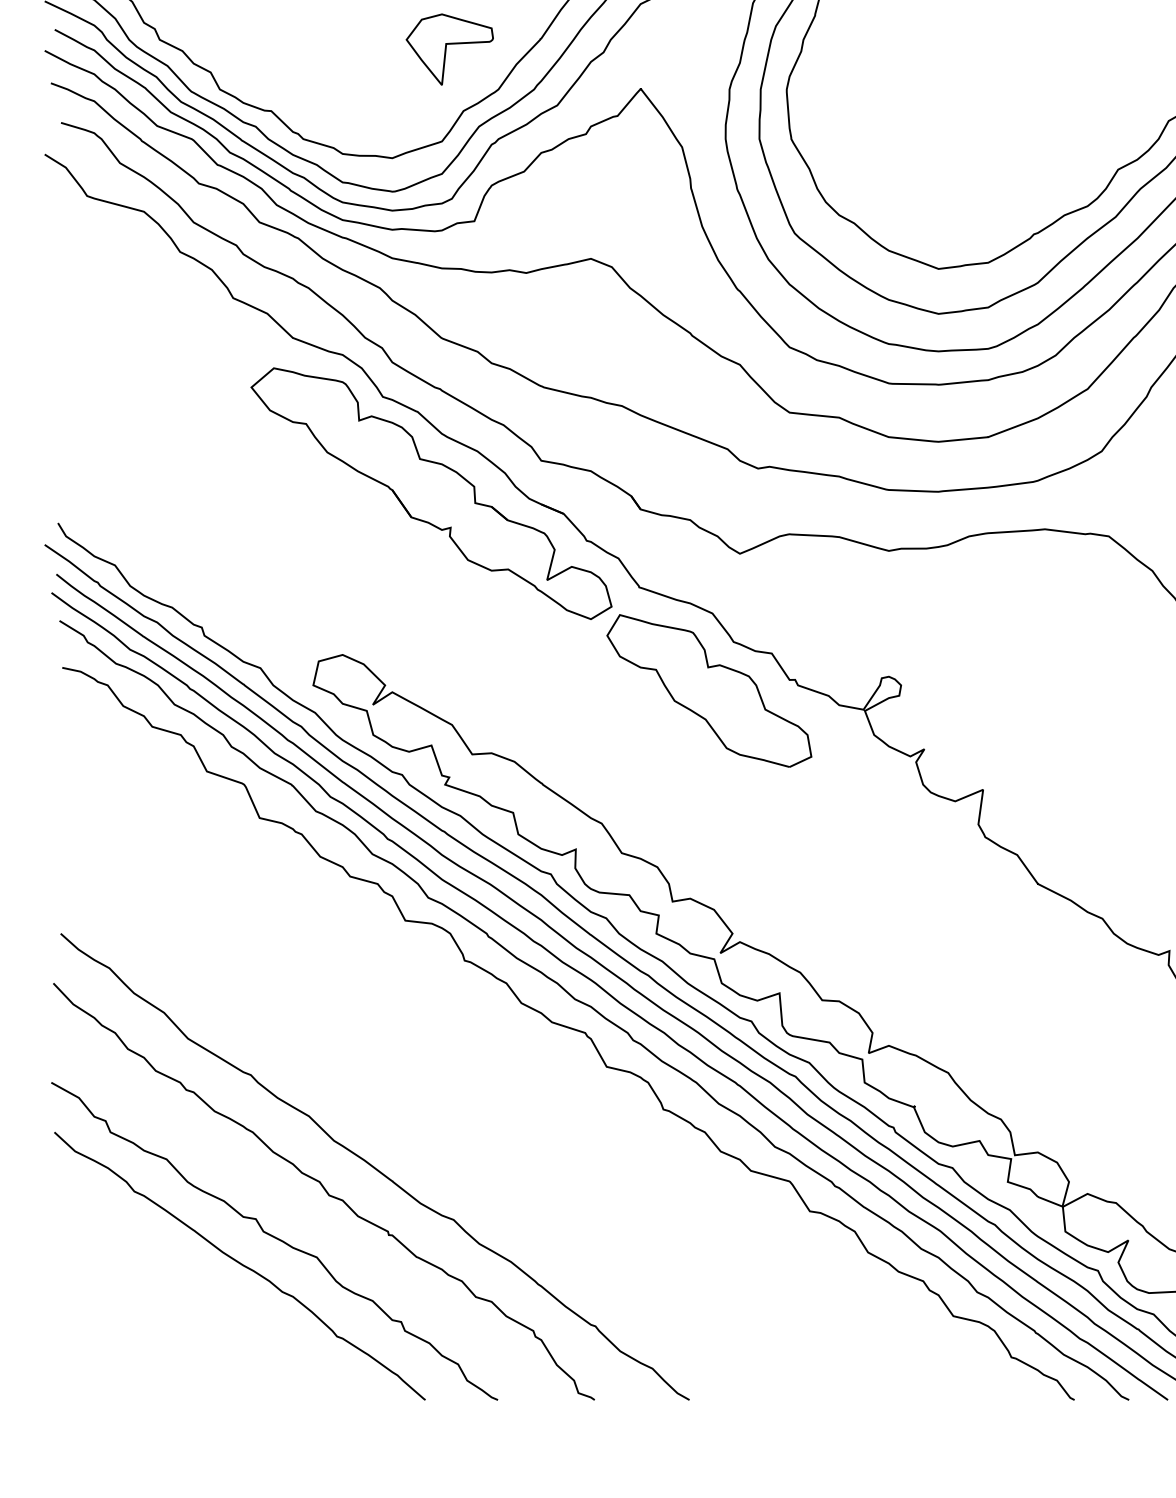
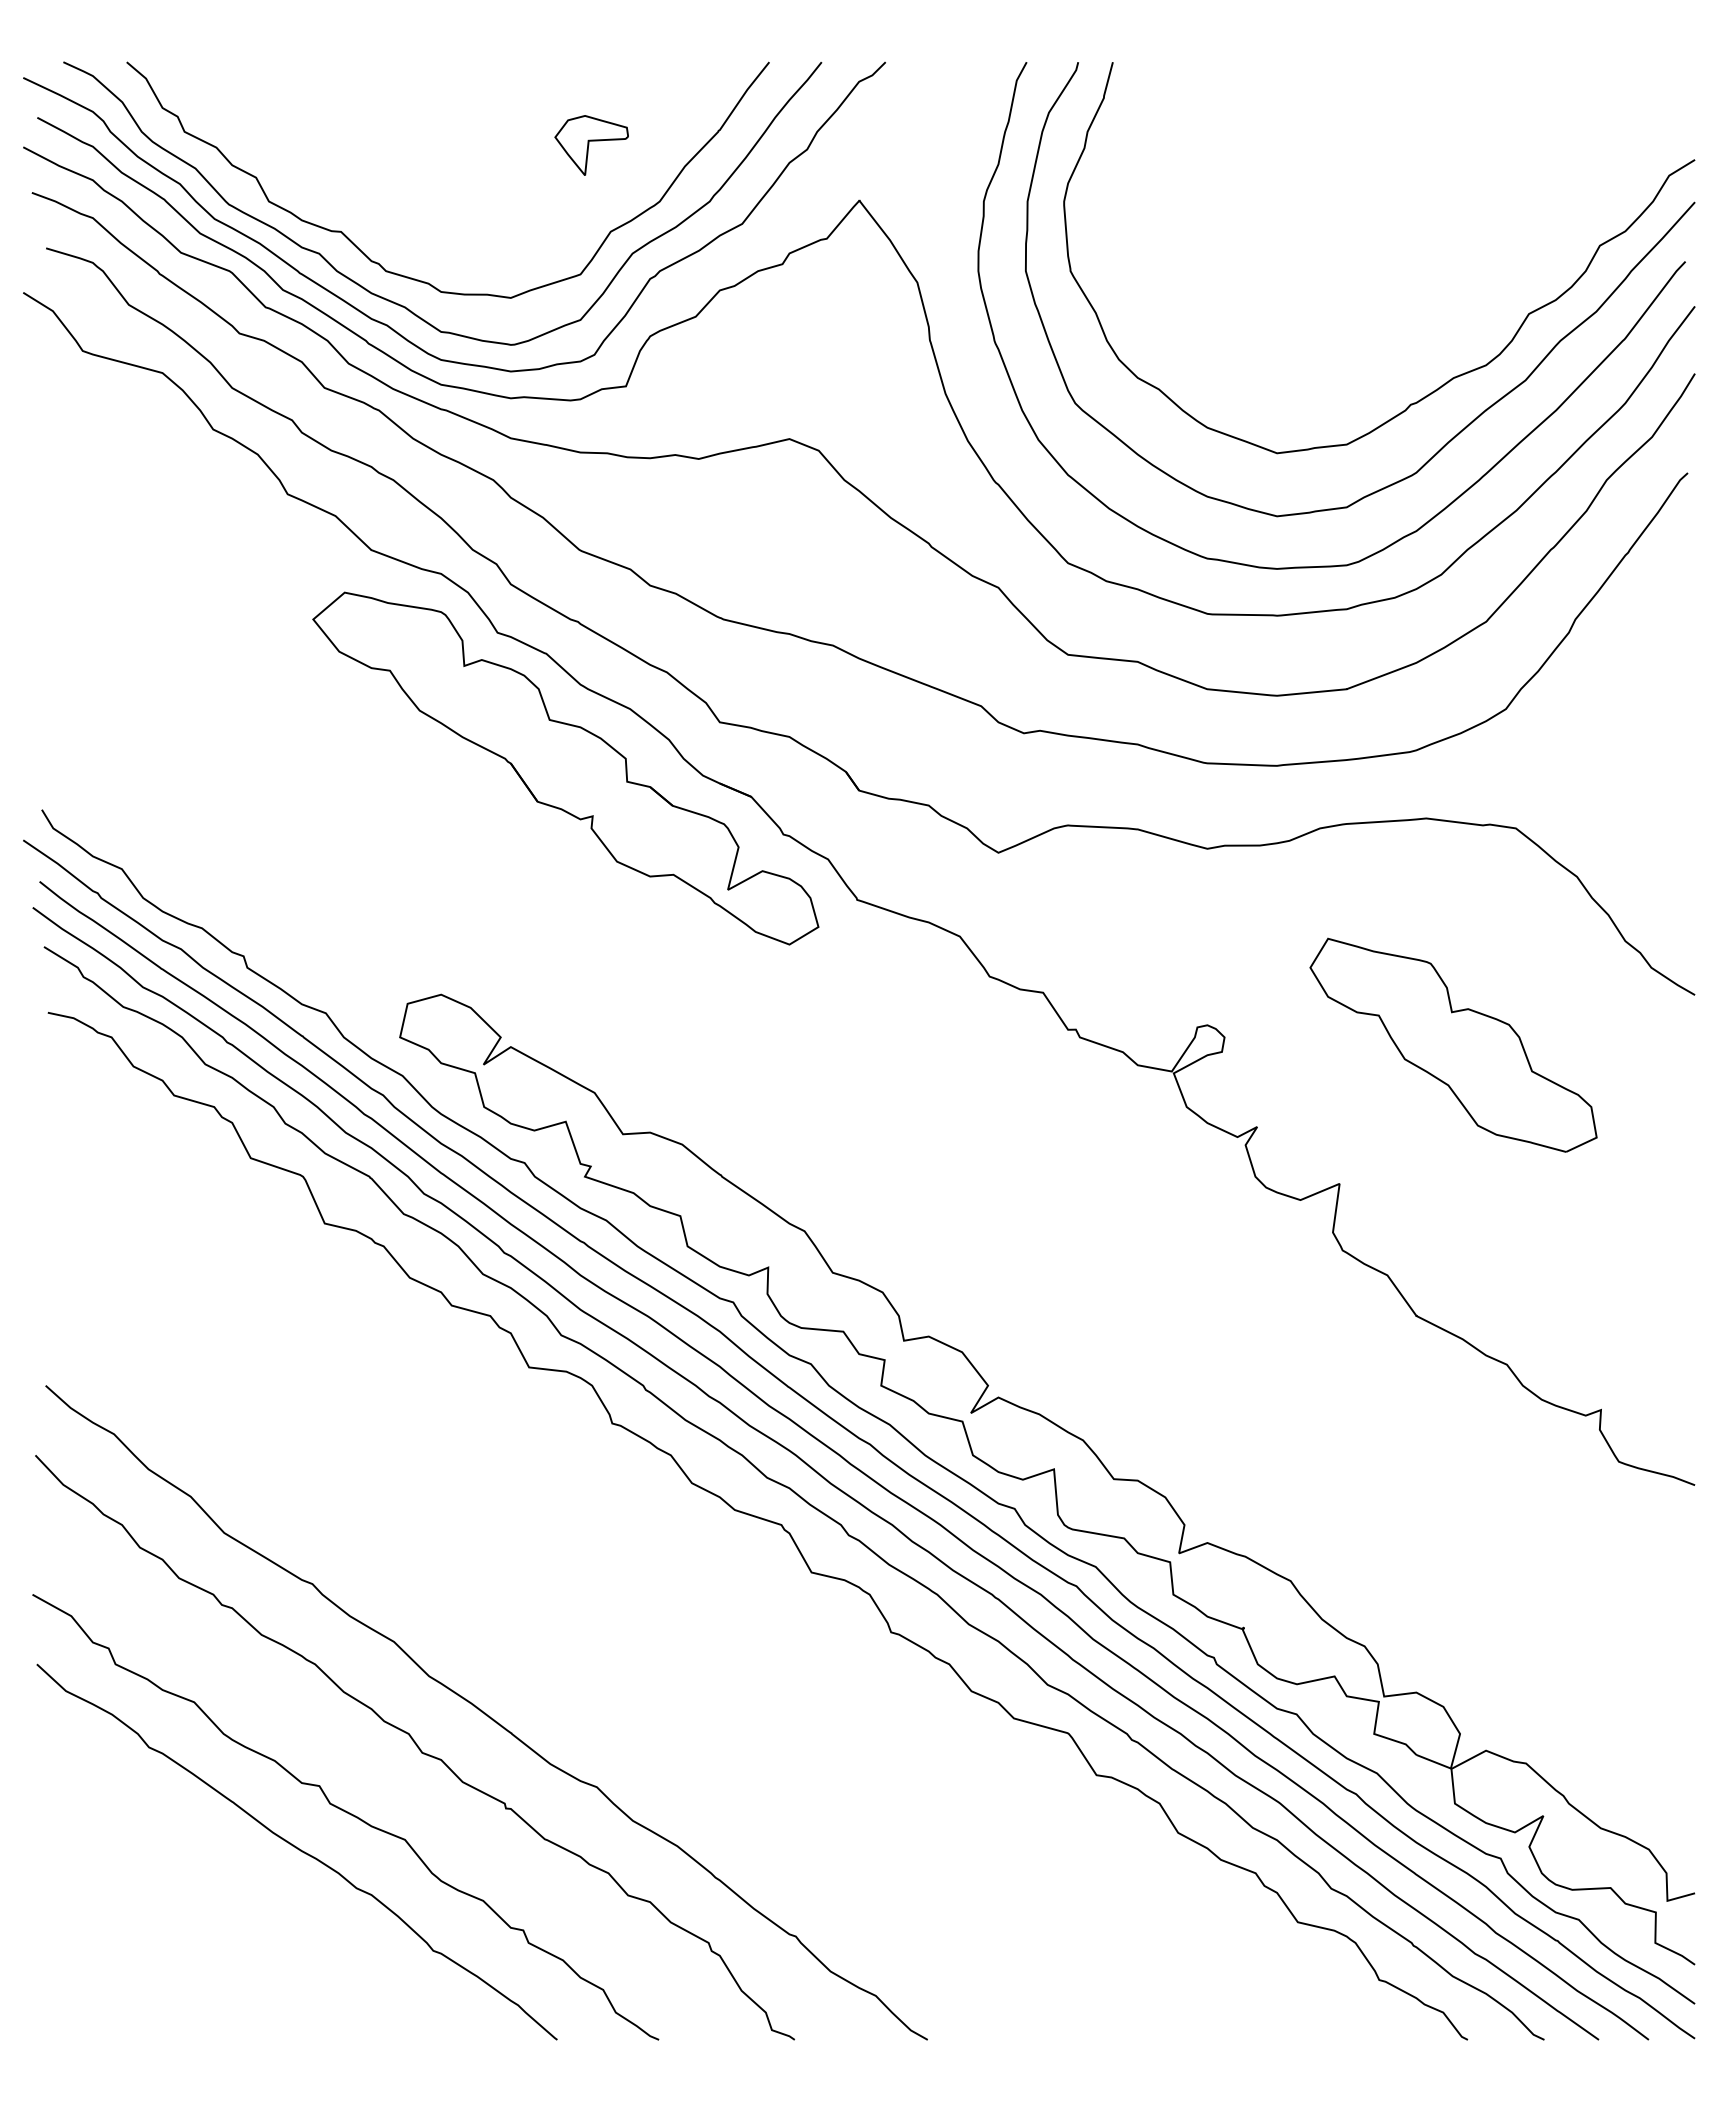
part: (449, 49) -> (591, 145), size x0.6
part: (709, 690) -> (1453, 1044), moved

